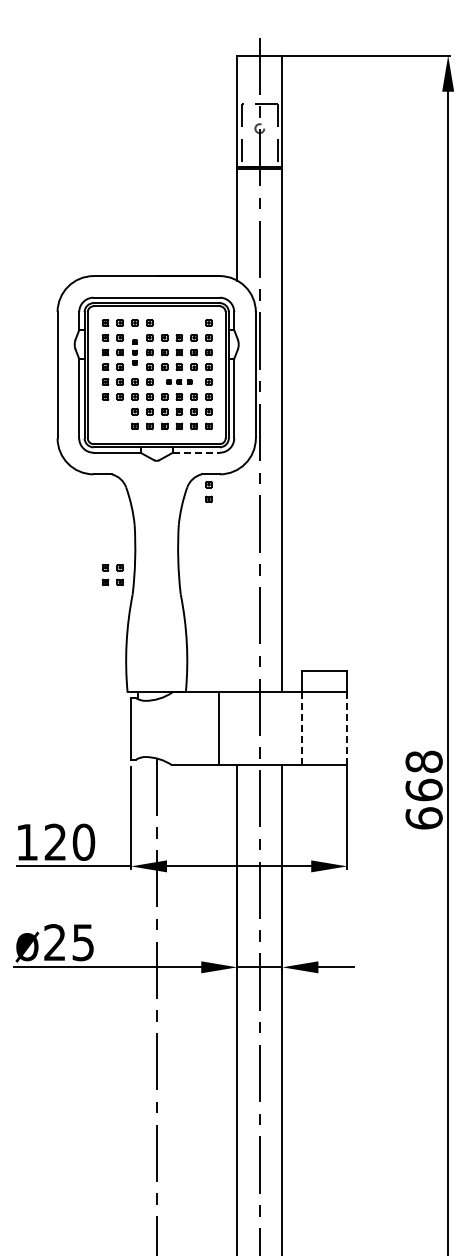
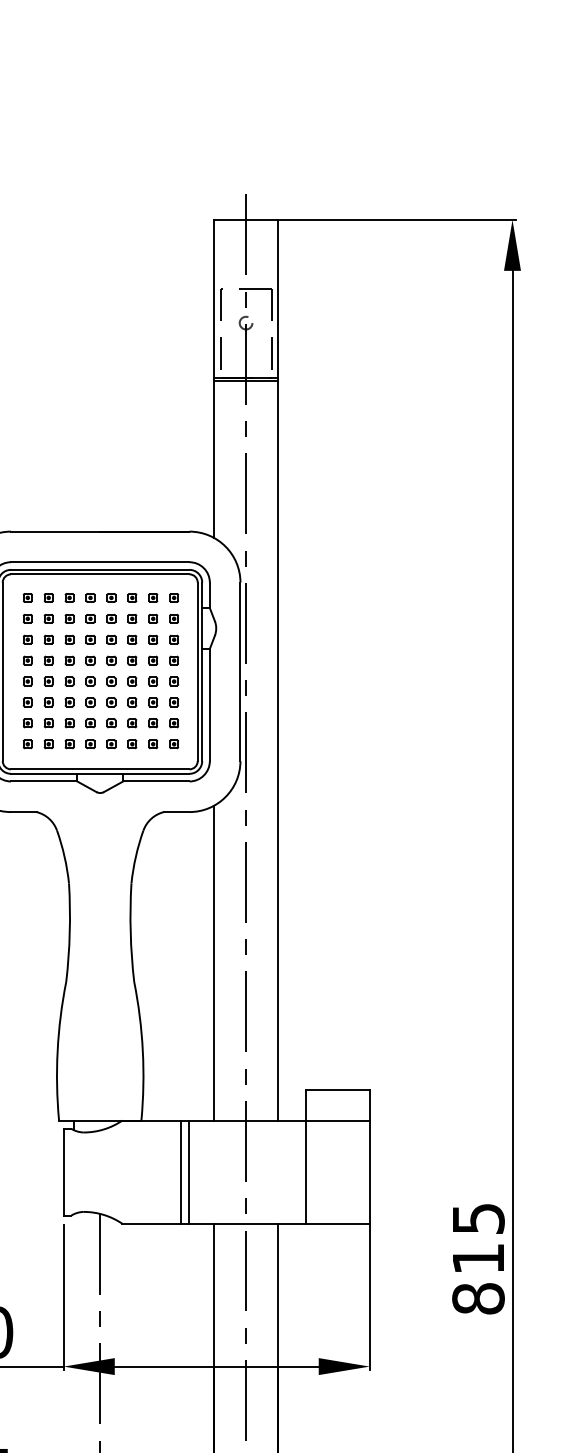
part: (179, 322) -> (132, 597), added
part: (134, 352) -> (68, 639), size x1.43
part: (179, 381) -> (132, 680), size x1.43
line: (196, 452) -> (156, 781), dashed -> solid
part: (208, 492) -> (173, 837), removed
part: (112, 575) -> (37, 734), moved
line: (237, 580) -> (214, 962), added
line: (213, 728) -> (180, 1171), added
line: (302, 729) -> (306, 1172), dashed -> solid
line: (347, 729) -> (370, 1172), dashed -> solid
text: (423, 789) -> (477, 1257), 668 -> 815

